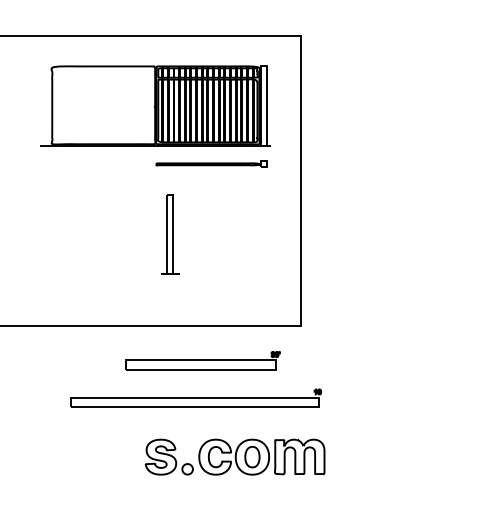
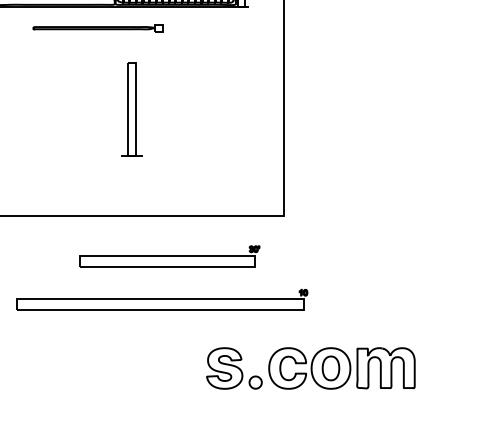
part: (211, 163) -> (97, 27), moved
part: (234, 456) -> (310, 367), moved

